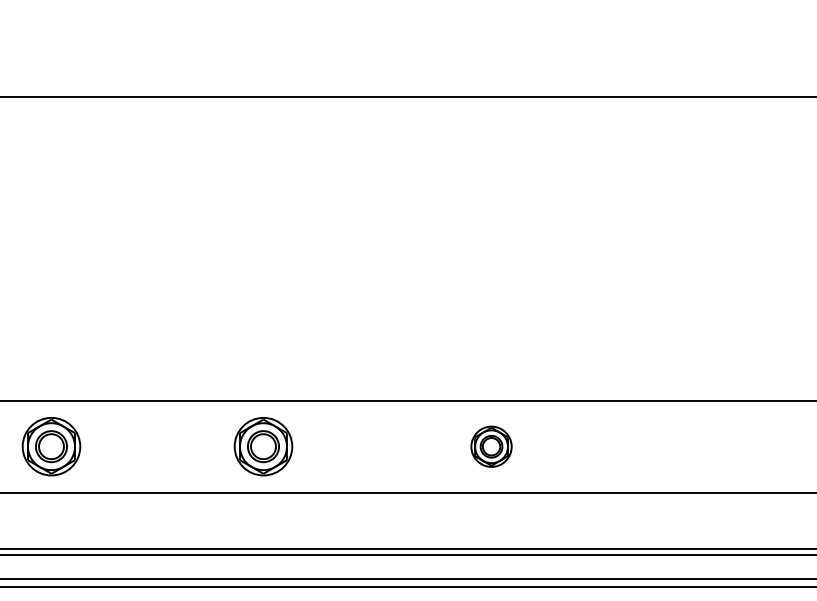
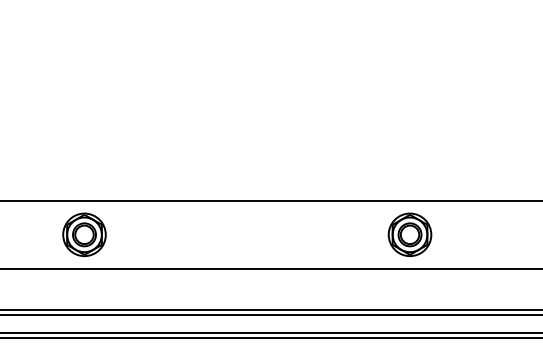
part: (263, 446) -> (241, 234), removed
part: (491, 446) -> (409, 234), size x1.43

